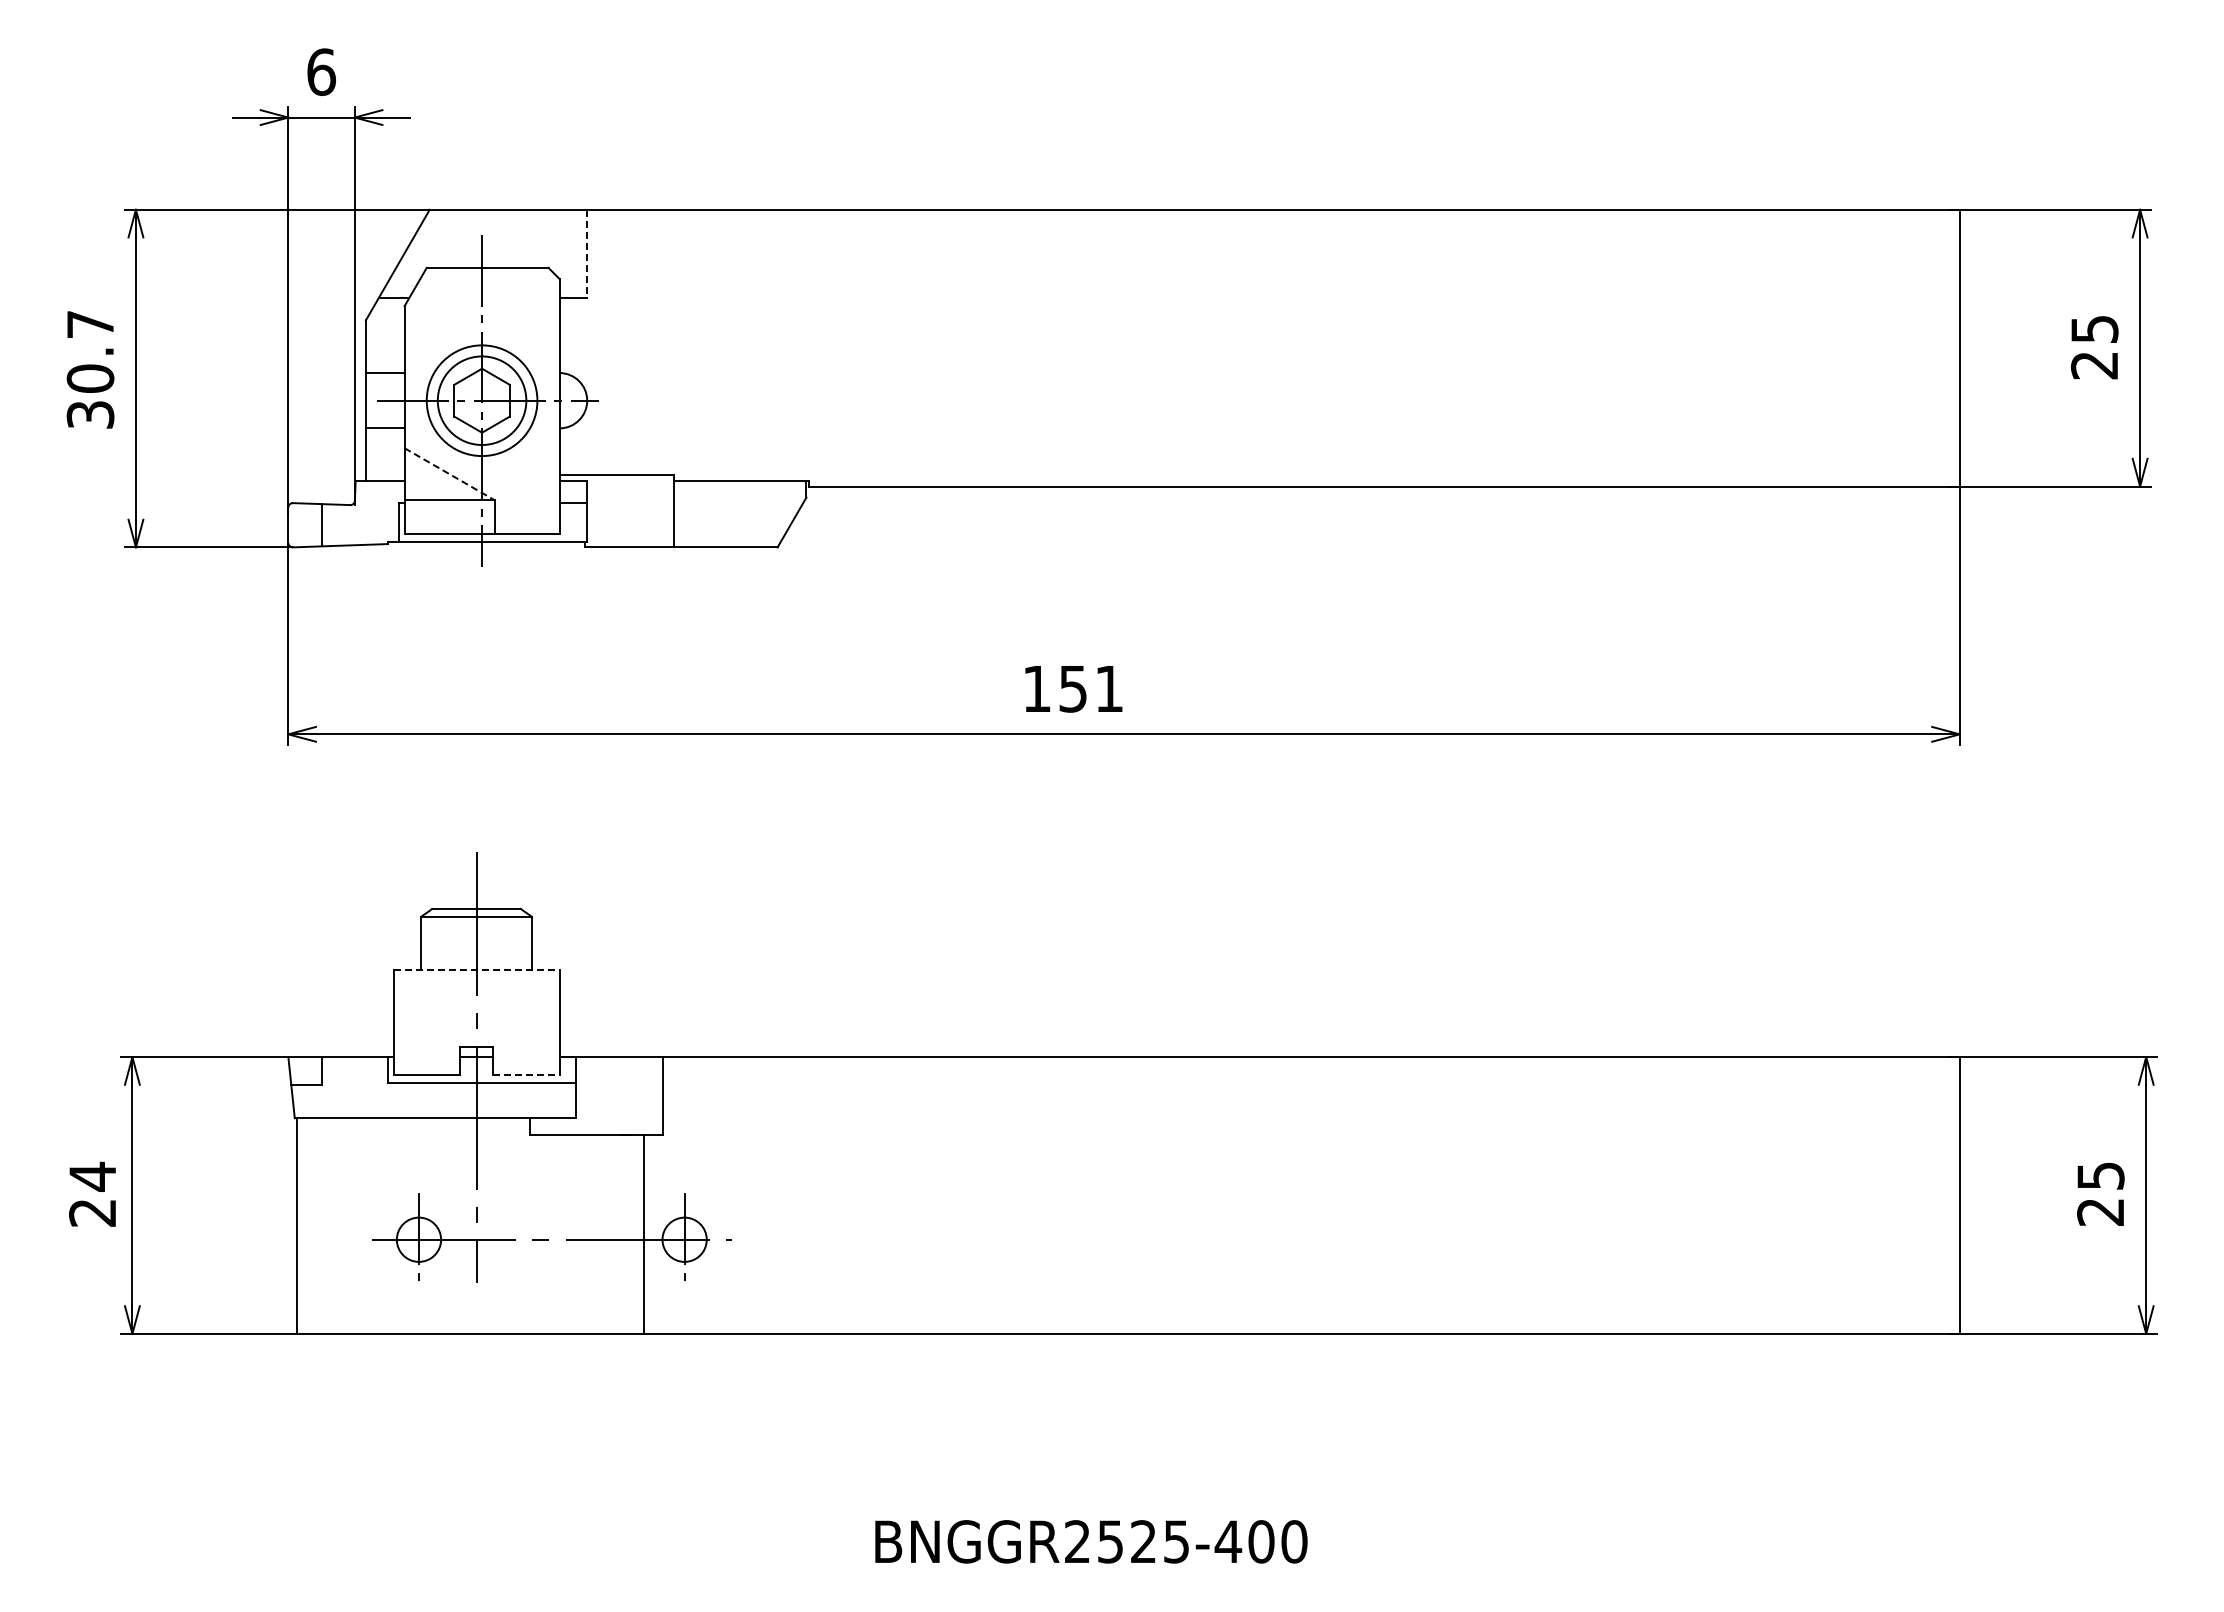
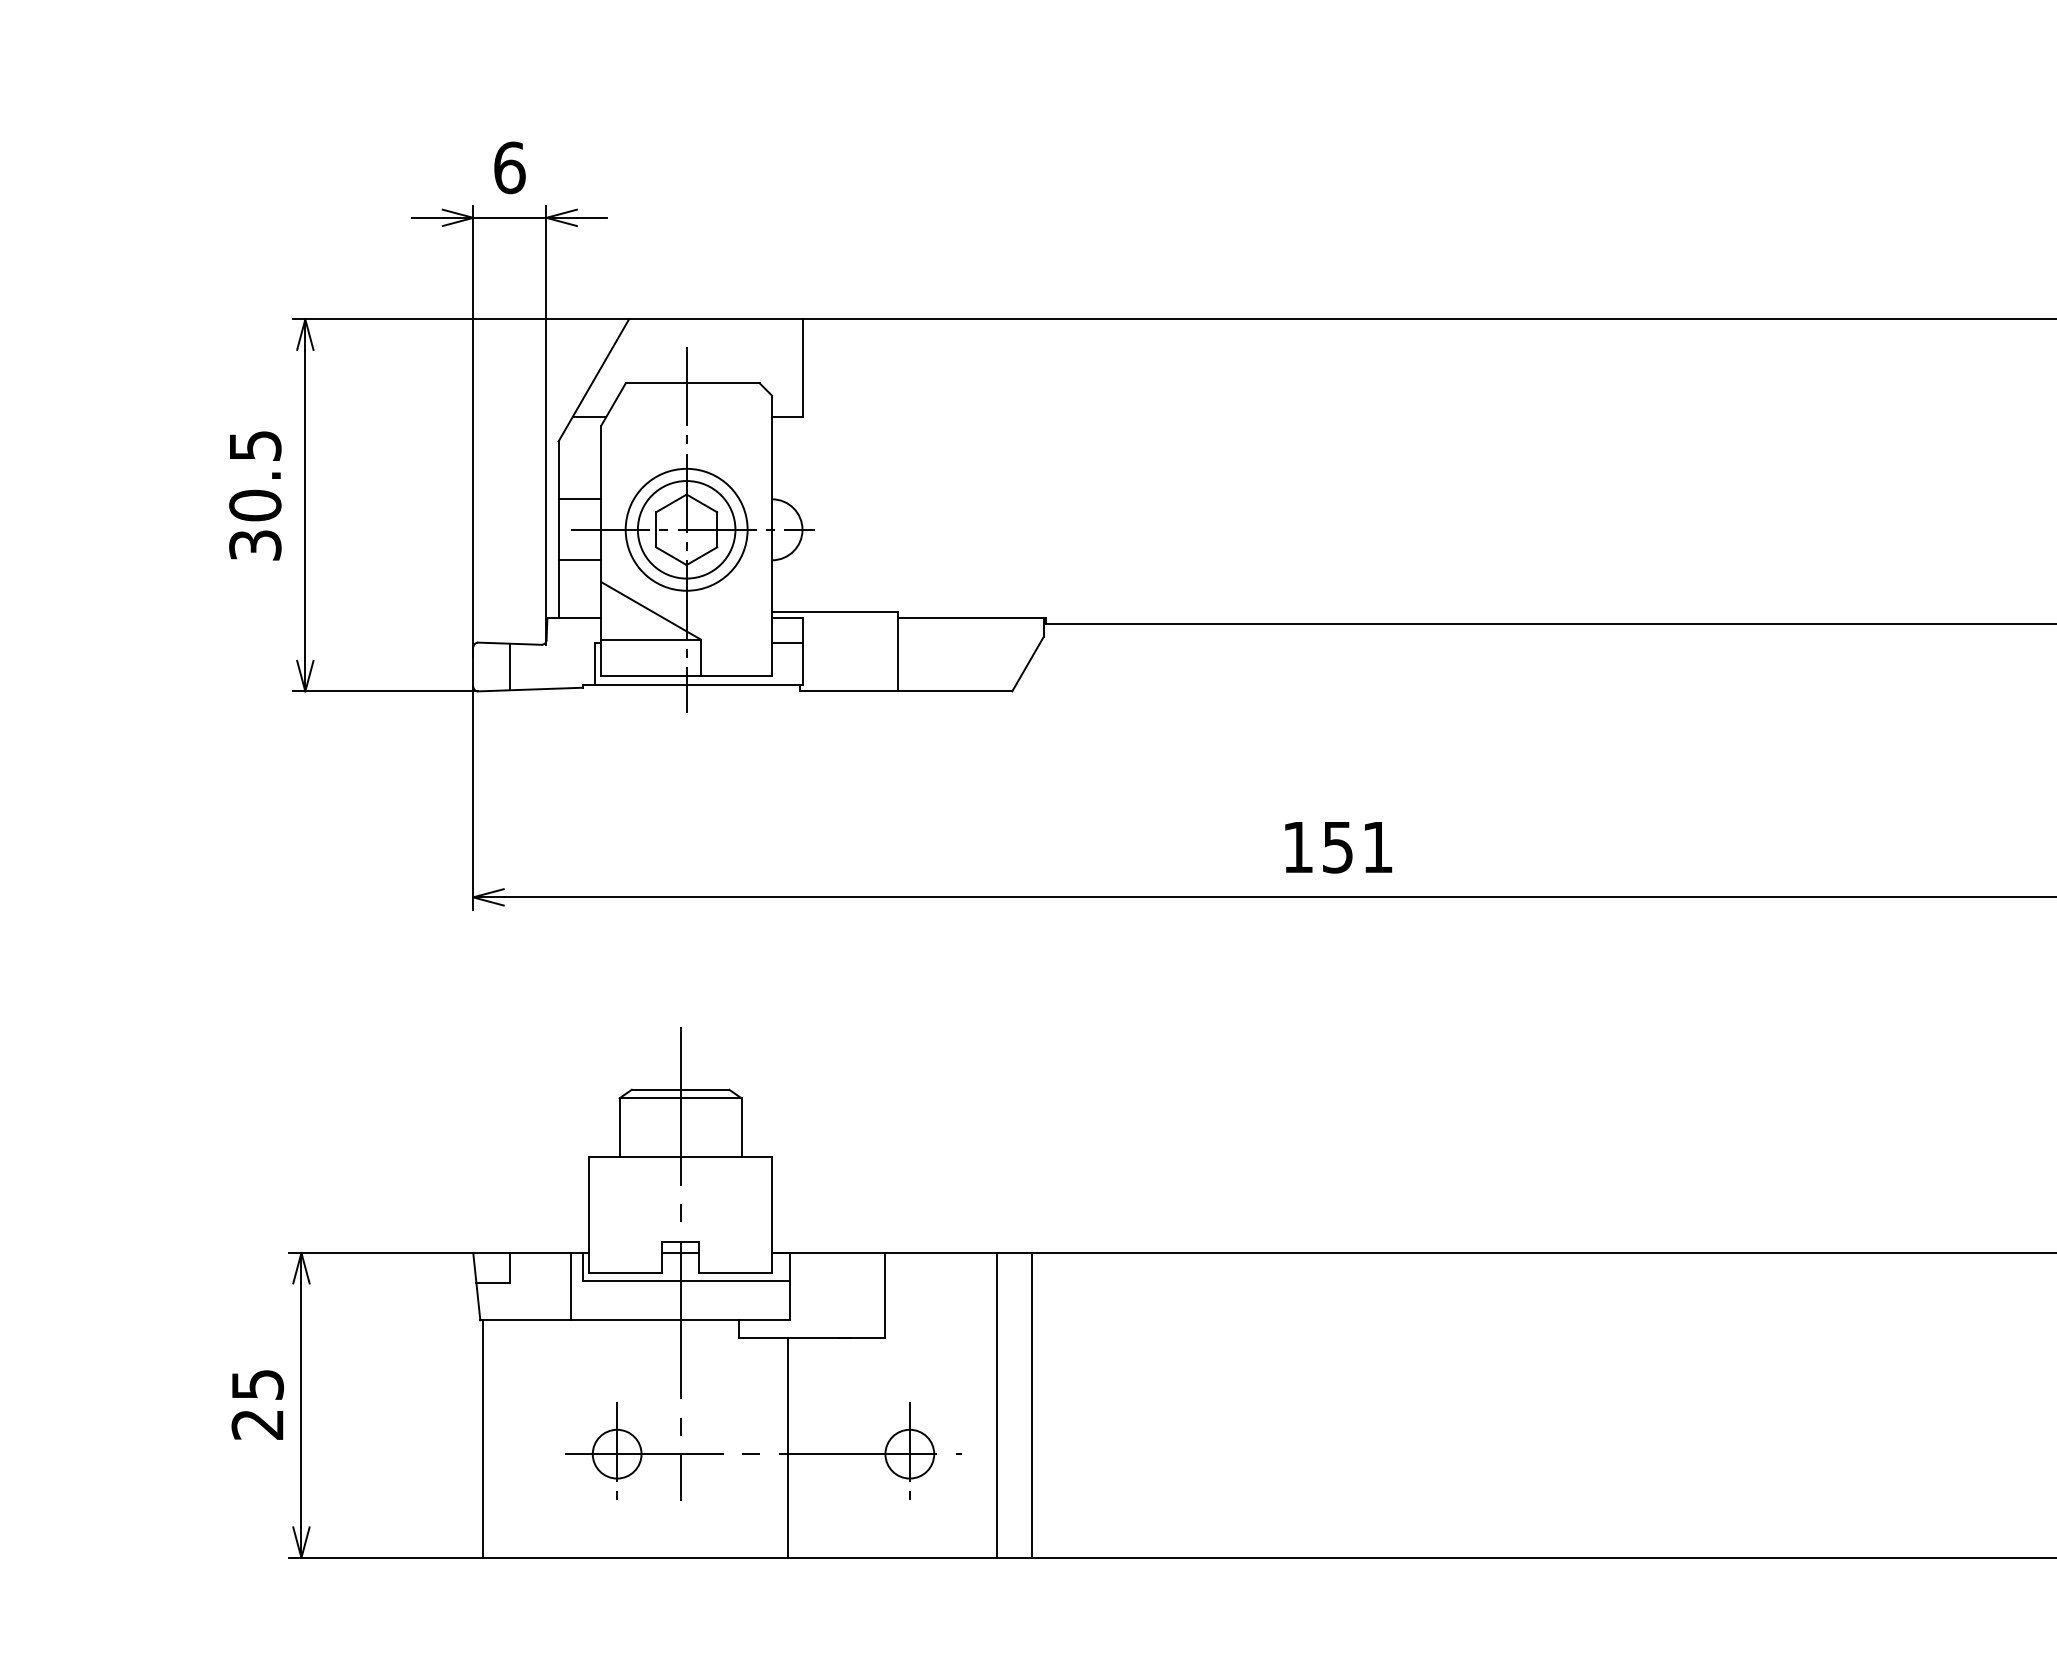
line: (587, 254) -> (802, 368), dashed -> solid
text: (90, 324) -> (255, 445), 30.7 -> 30.5
line: (450, 474) -> (651, 611), dashed -> solid
line: (477, 969) -> (681, 1156), dashed -> solid
line: (526, 1075) -> (735, 1273), dashed -> solid
line: (376, 1087) -> (570, 1286), added
text: (92, 1176) -> (257, 1384), 24 -> 25
line: (763, 1195) -> (996, 1405), added
line: (795, 1195) -> (1031, 1405), added
line: (643, 1233) -> (787, 1447), moved

